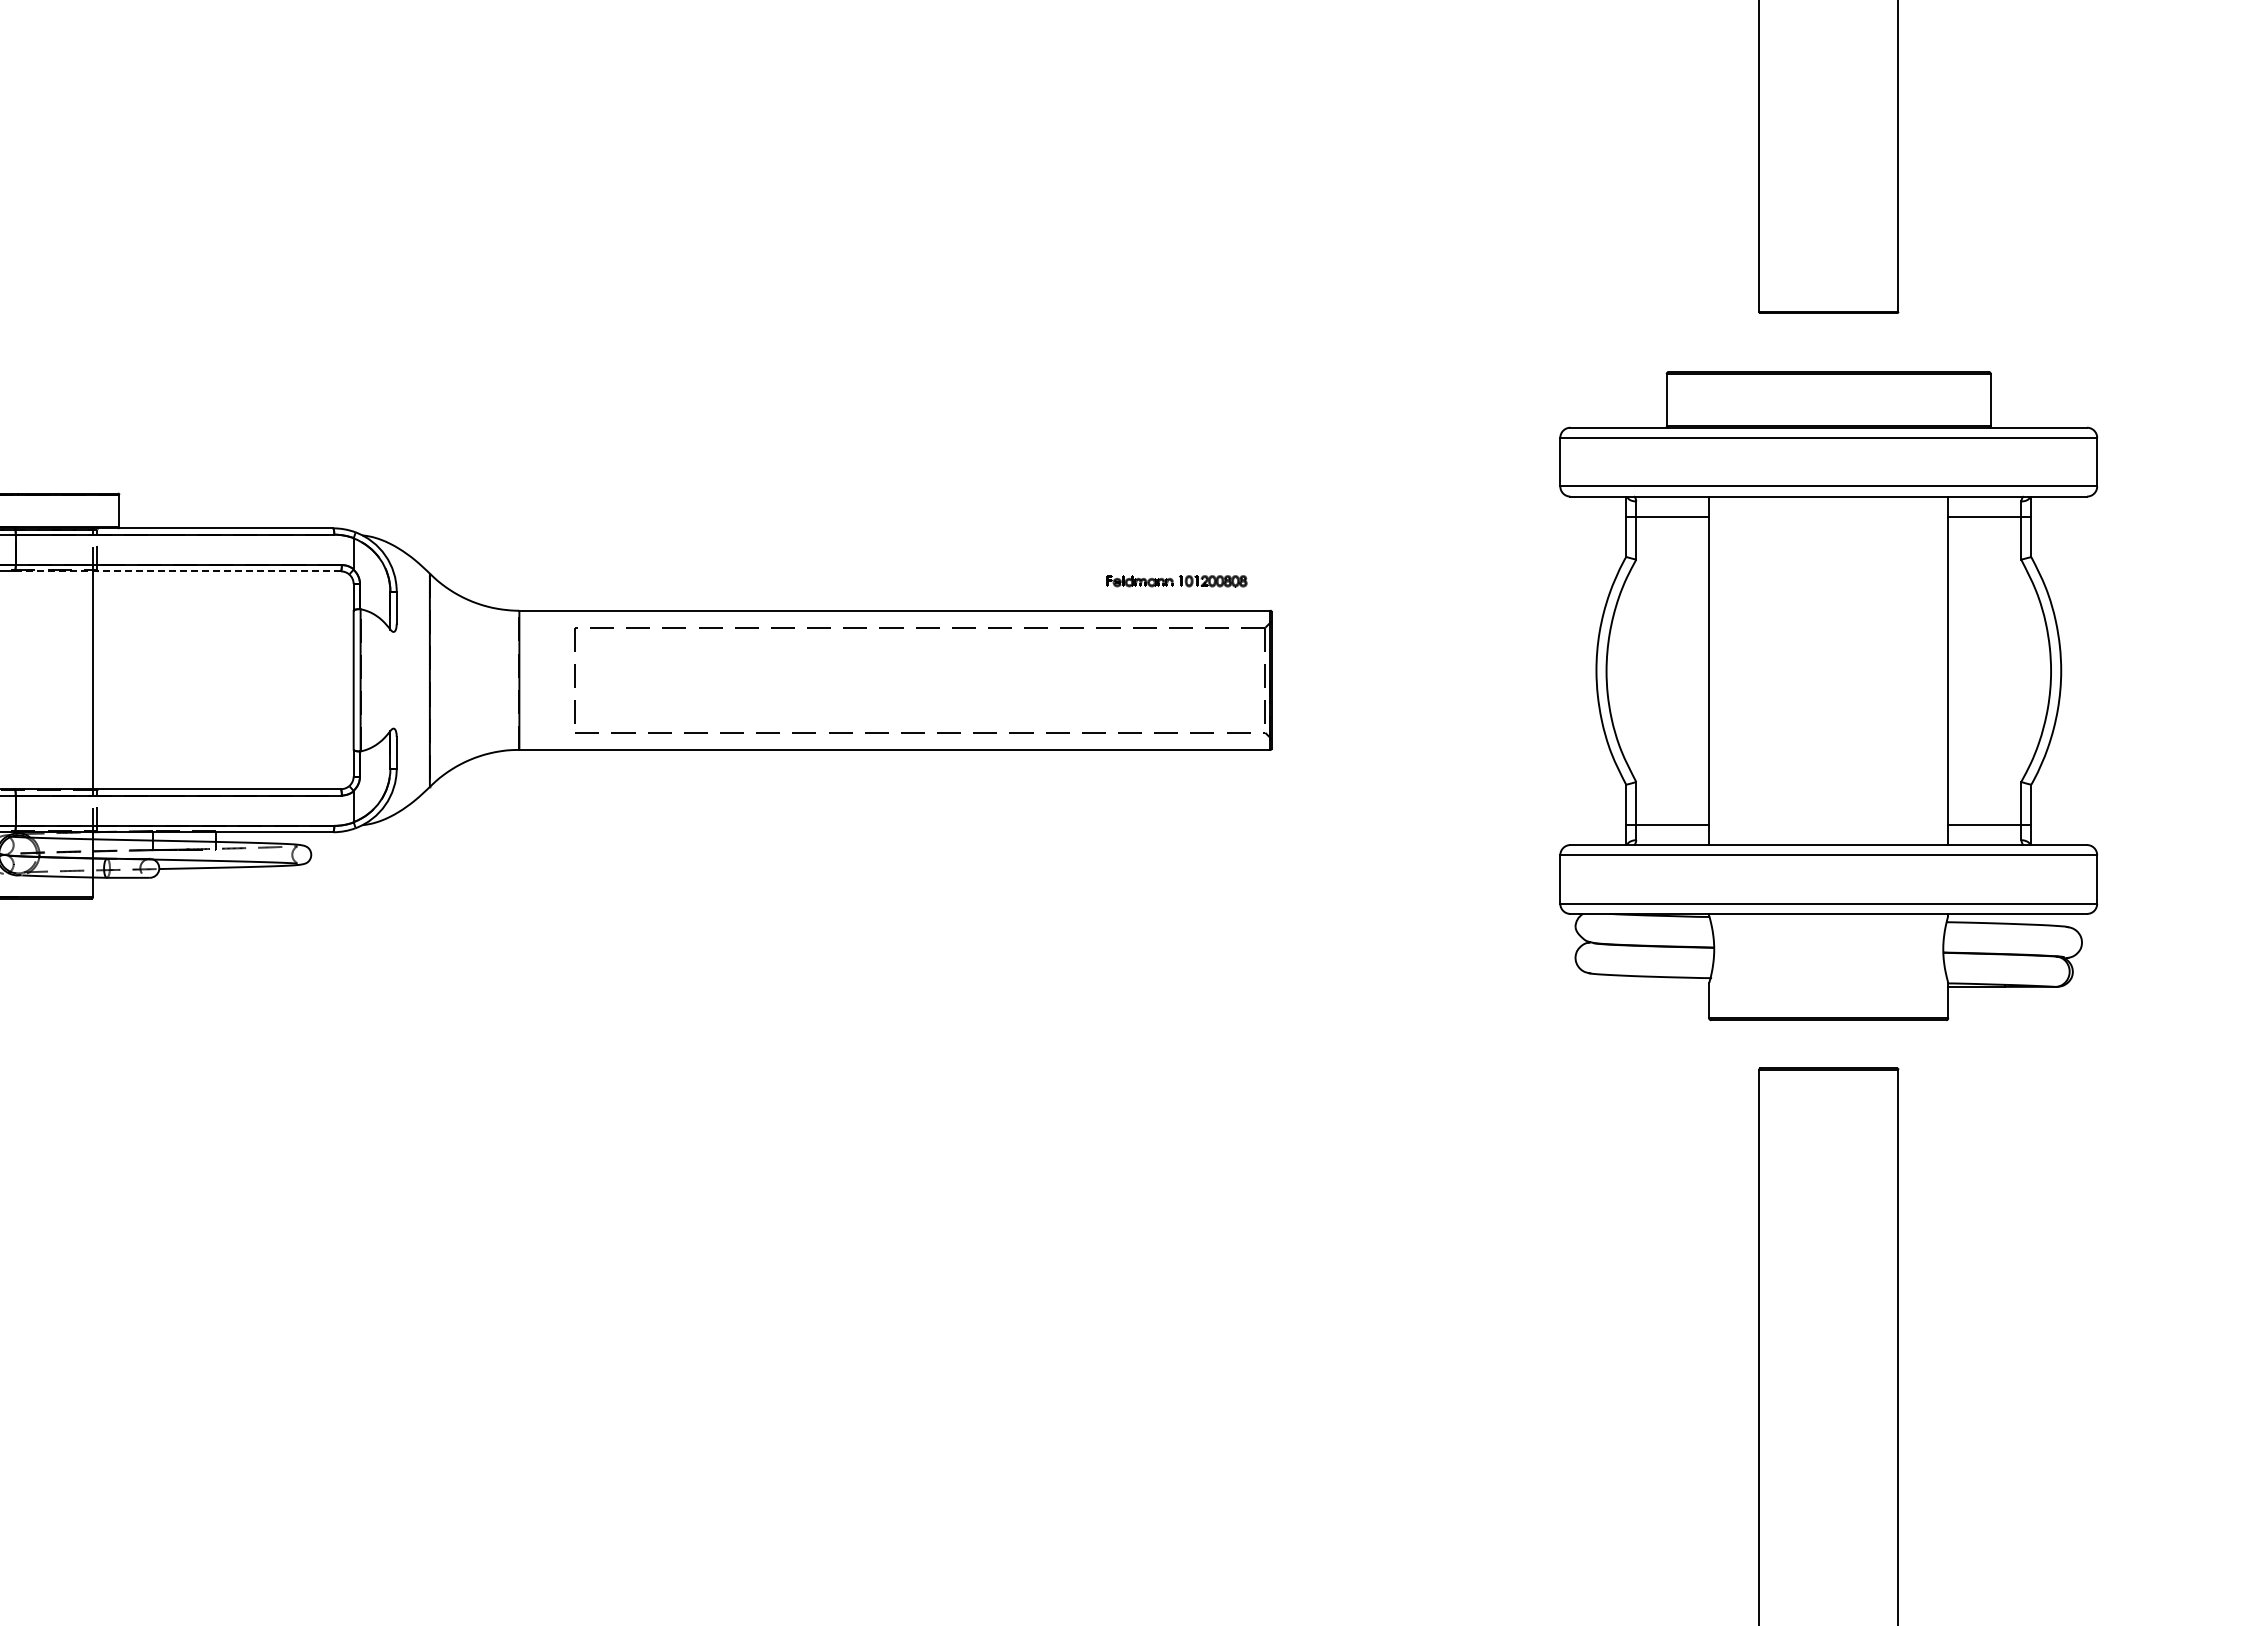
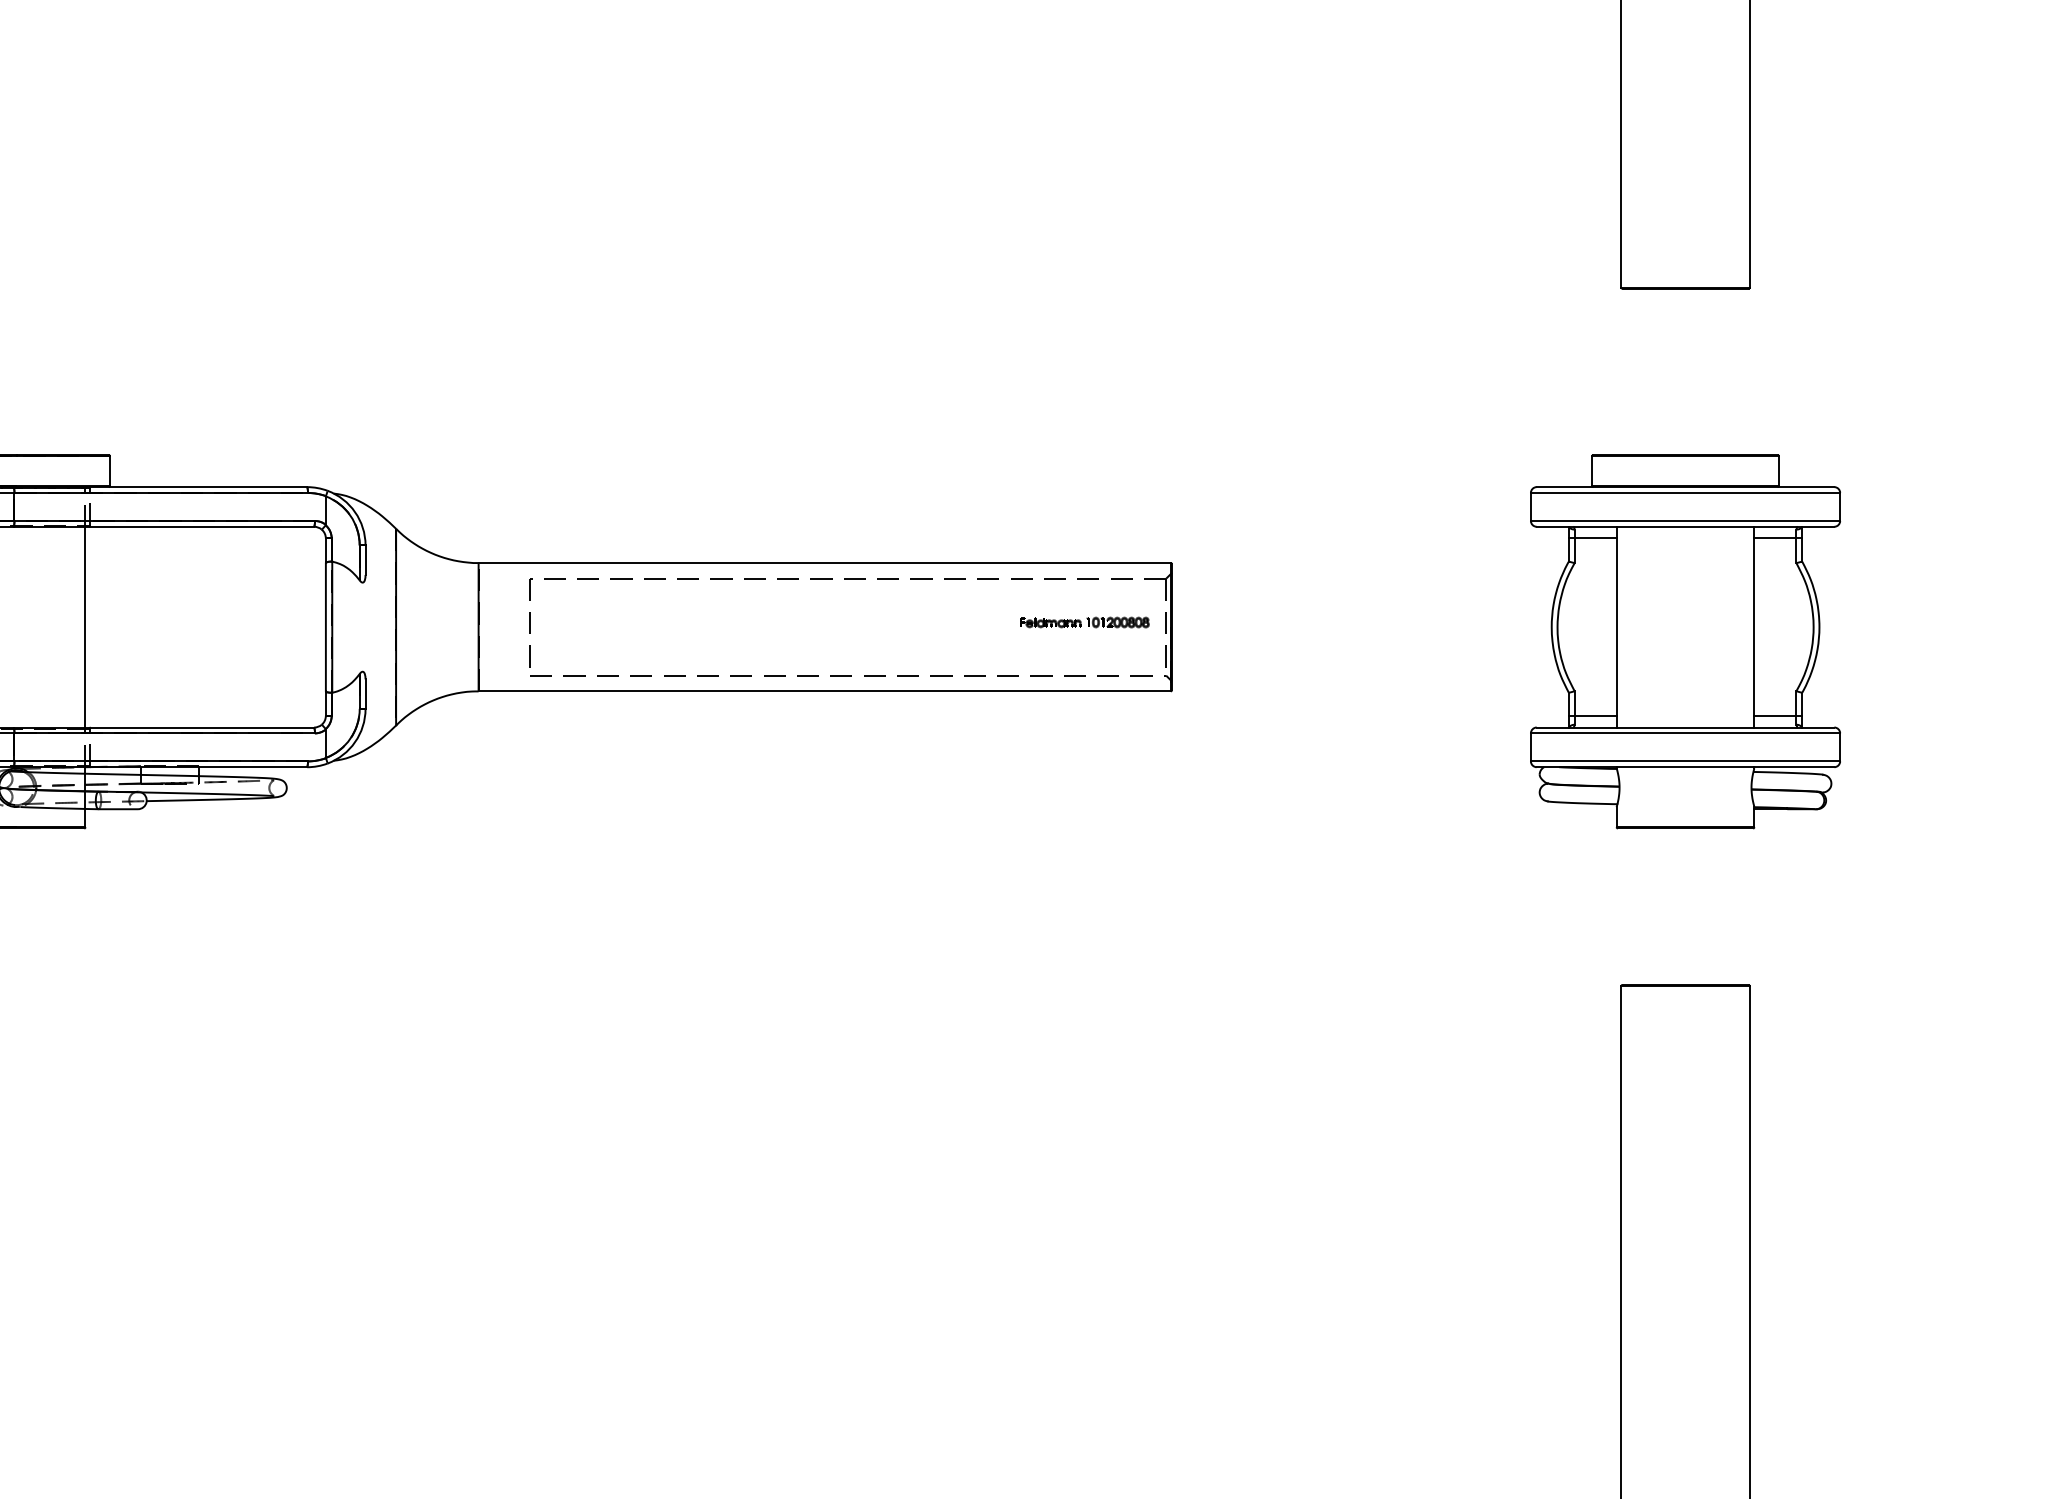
line: (177, 571) -> (163, 526), dashed -> solid
part: (1176, 581) -> (1084, 622), moved
part: (1828, 695) -> (1685, 641), size x0.62

